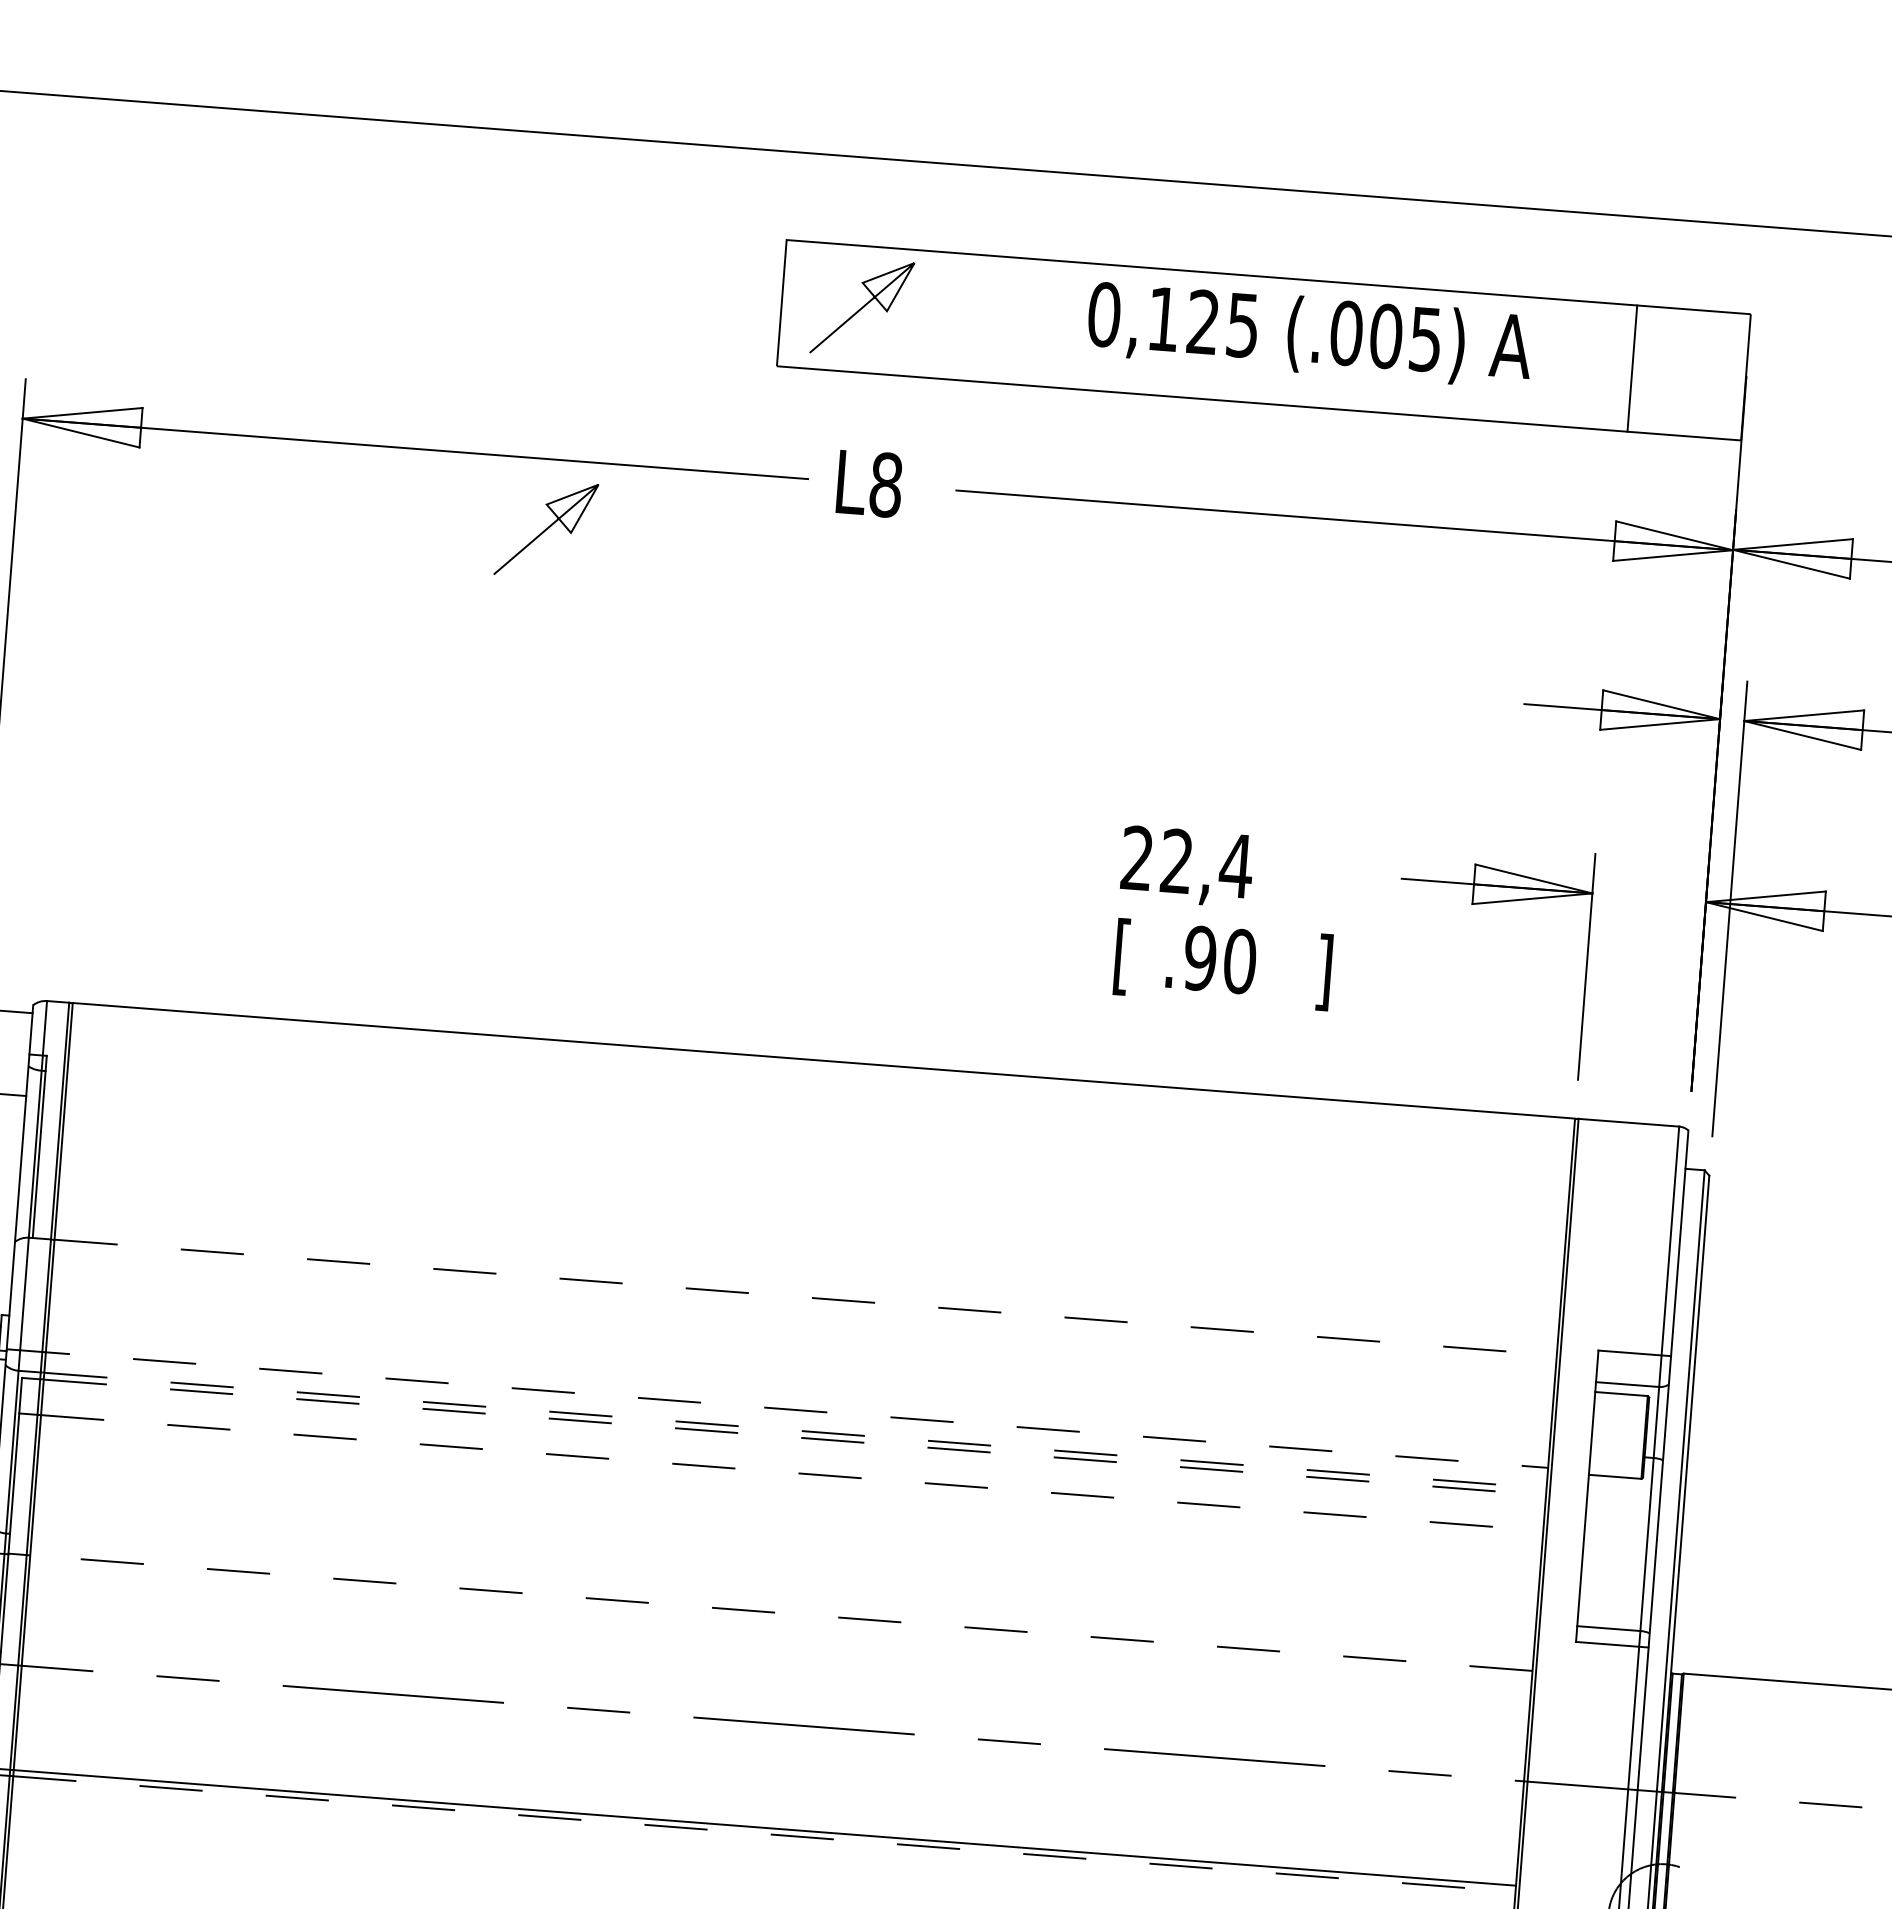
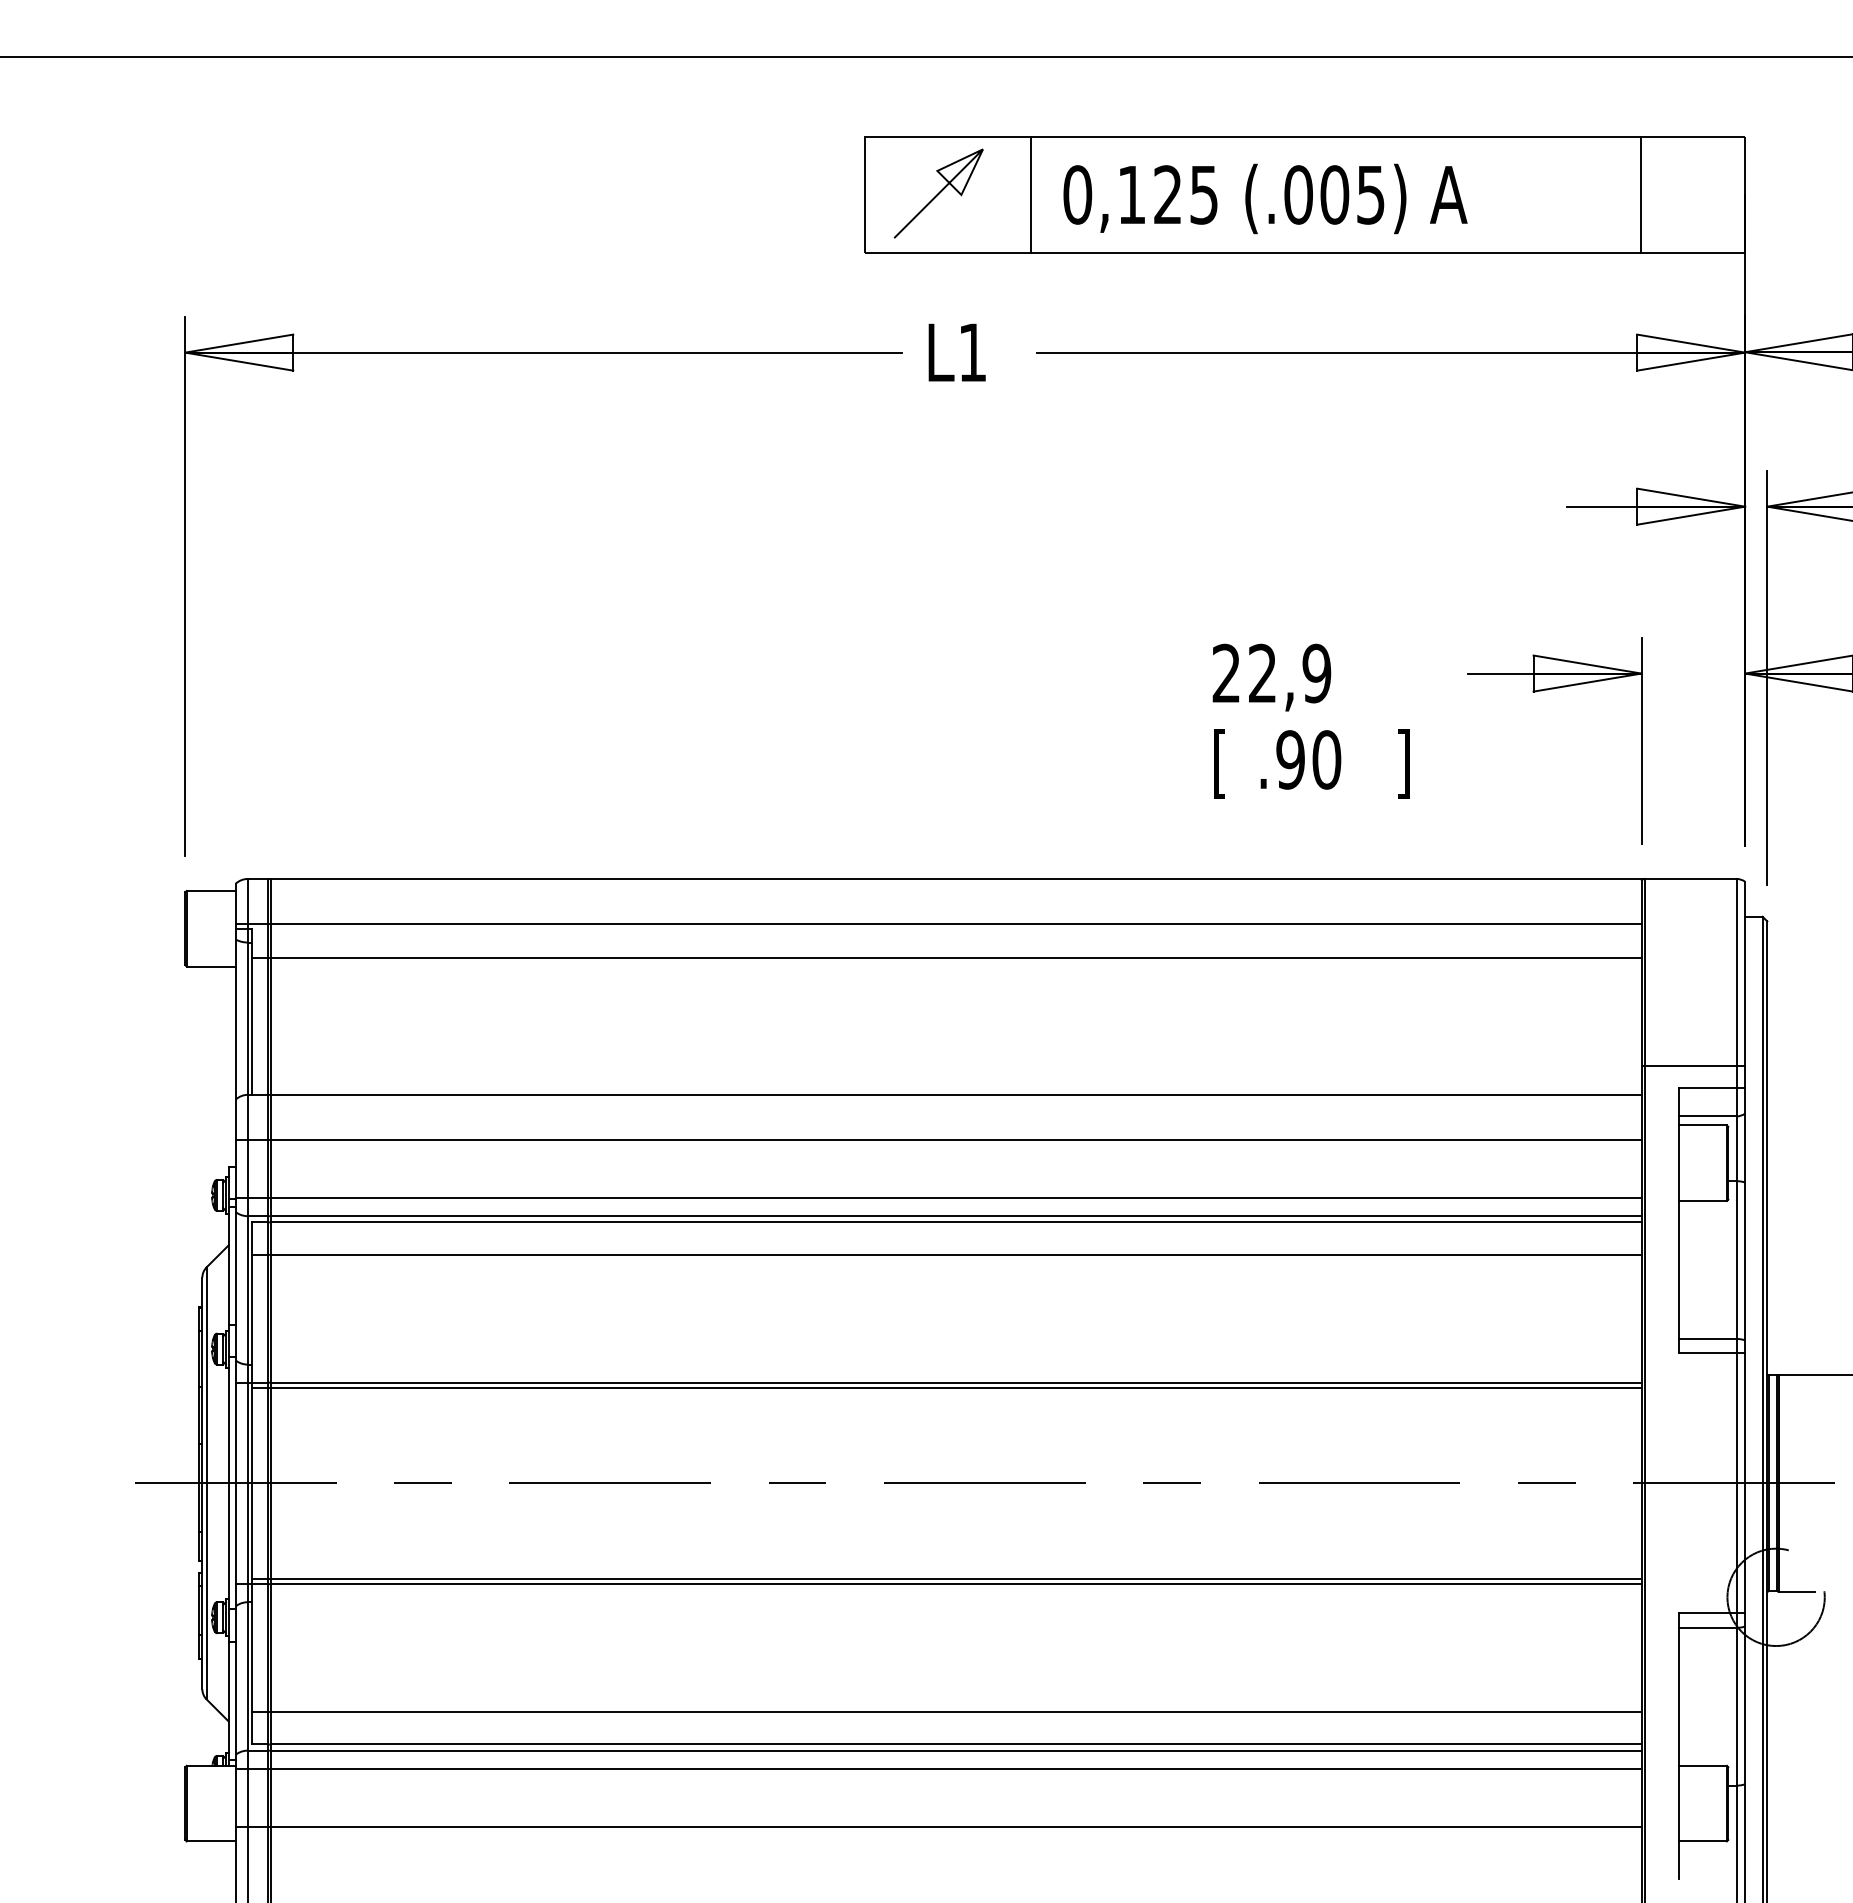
line: (962, 316) -> (1030, 194), added
text: (1309, 334) -> (1265, 198), moved
text: (885, 484) -> (972, 352), L8 -> L1
line: (546, 529) -> (667, 416), removed
text: (1235, 865) -> (1316, 673), 22,4 -> 22,9
line: (800, 1108) -> (938, 923), added
line: (806, 1147) -> (946, 958), added
line: (806, 1297) -> (957, 1094), dashed -> solid
line: (1616, 1328) -> (1693, 1066), added
line: (782, 1344) -> (938, 1139), added
line: (777, 1408) -> (938, 1197), dashed -> solid
line: (796, 1430) -> (957, 1216), dashed -> solid
line: (796, 1437) -> (957, 1222), dashed -> solid
line: (793, 1472) -> (957, 1254), dashed -> solid
line: (781, 1612) -> (956, 1382), dashed -> solid
line: (769, 1618) -> (946, 1388), added
line: (765, 1834) -> (957, 1584), dashed -> solid

